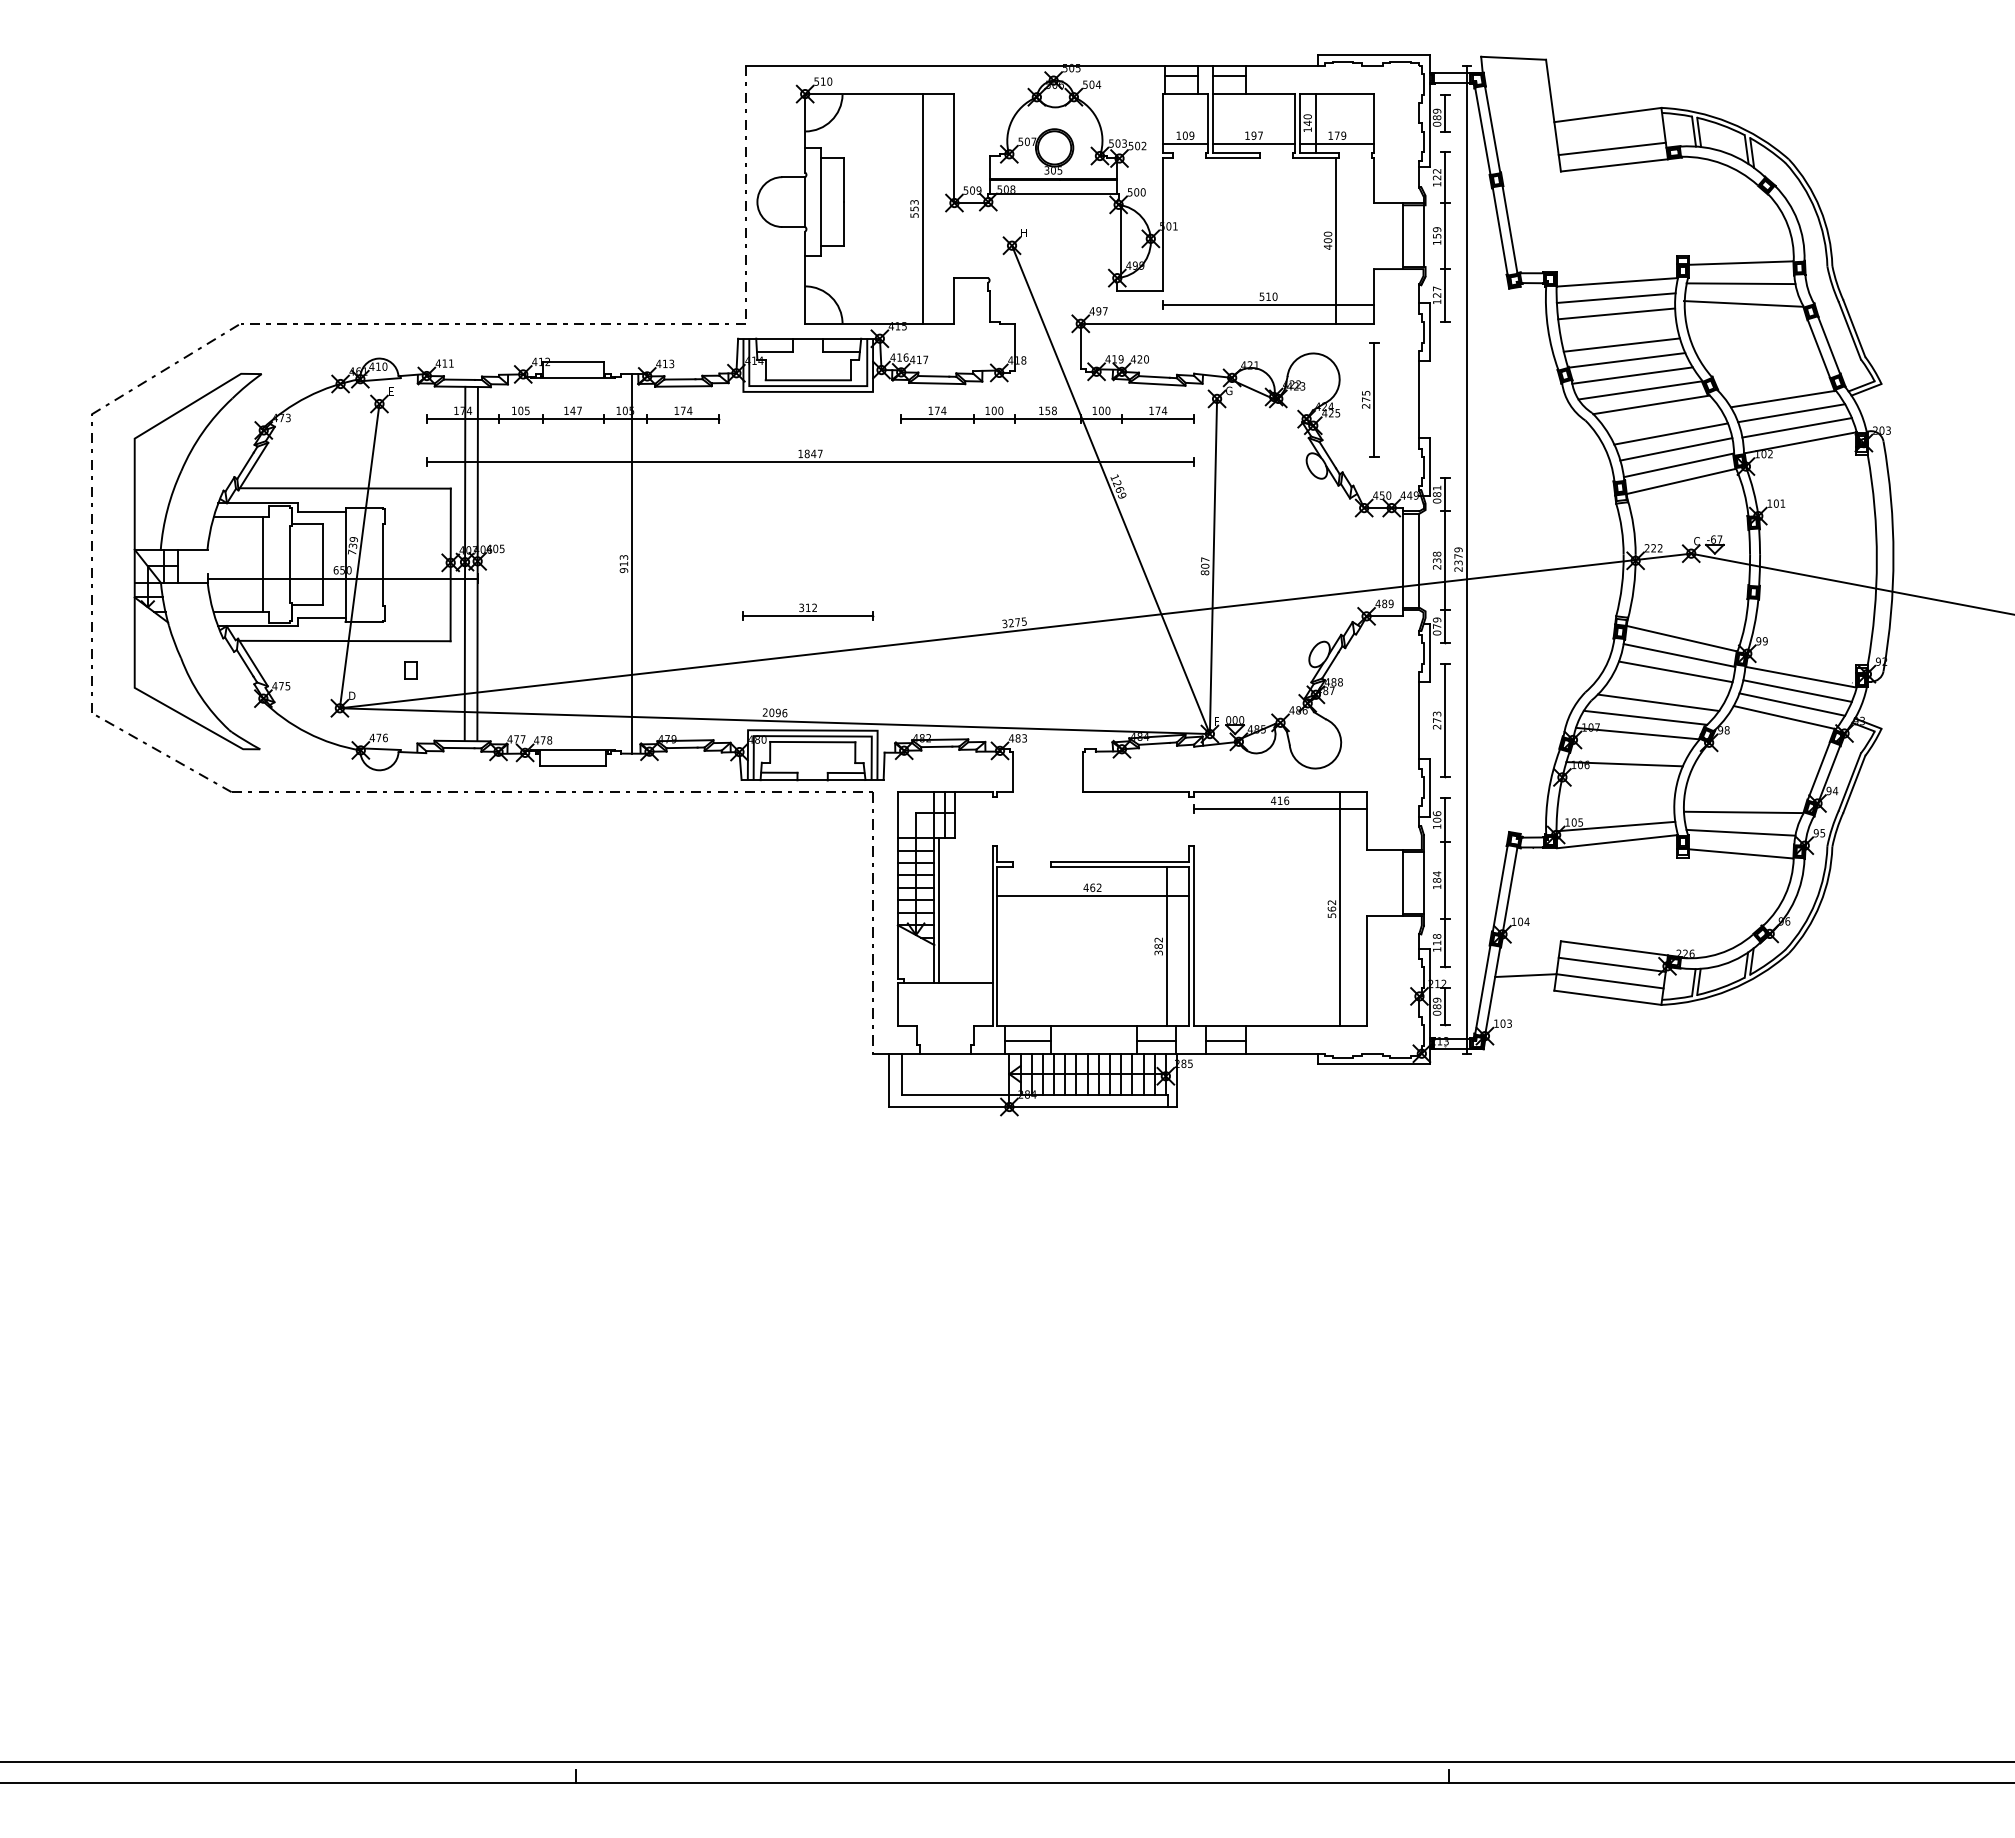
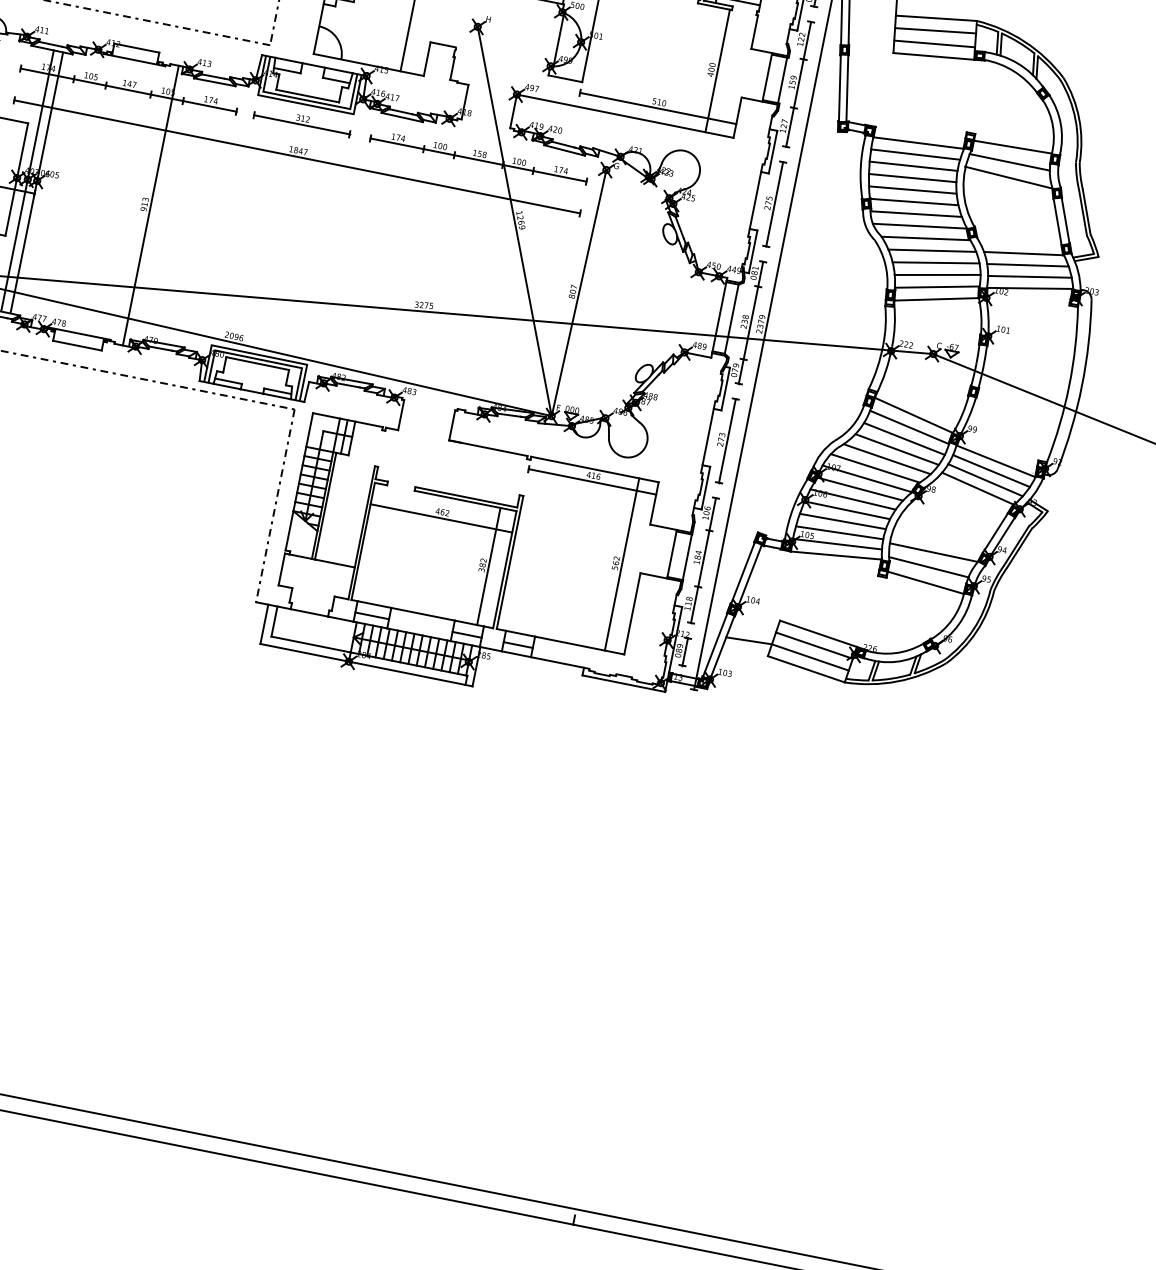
line: (1609, 131) -> (935, 30), added
line: (1618, 329) -> (912, 178), added
part: (1370, 399) -> (771, 203), moved
line: (1662, 419) -> (931, 250), added
part: (808, 611) -> (302, 121), moved
line: (1668, 687) -> (896, 449), added
line: (1631, 748) -> (860, 488), added
line: (1619, 779) -> (847, 510), added
line: (1616, 795) -> (842, 521), added
line: (1615, 811) -> (839, 533), added

